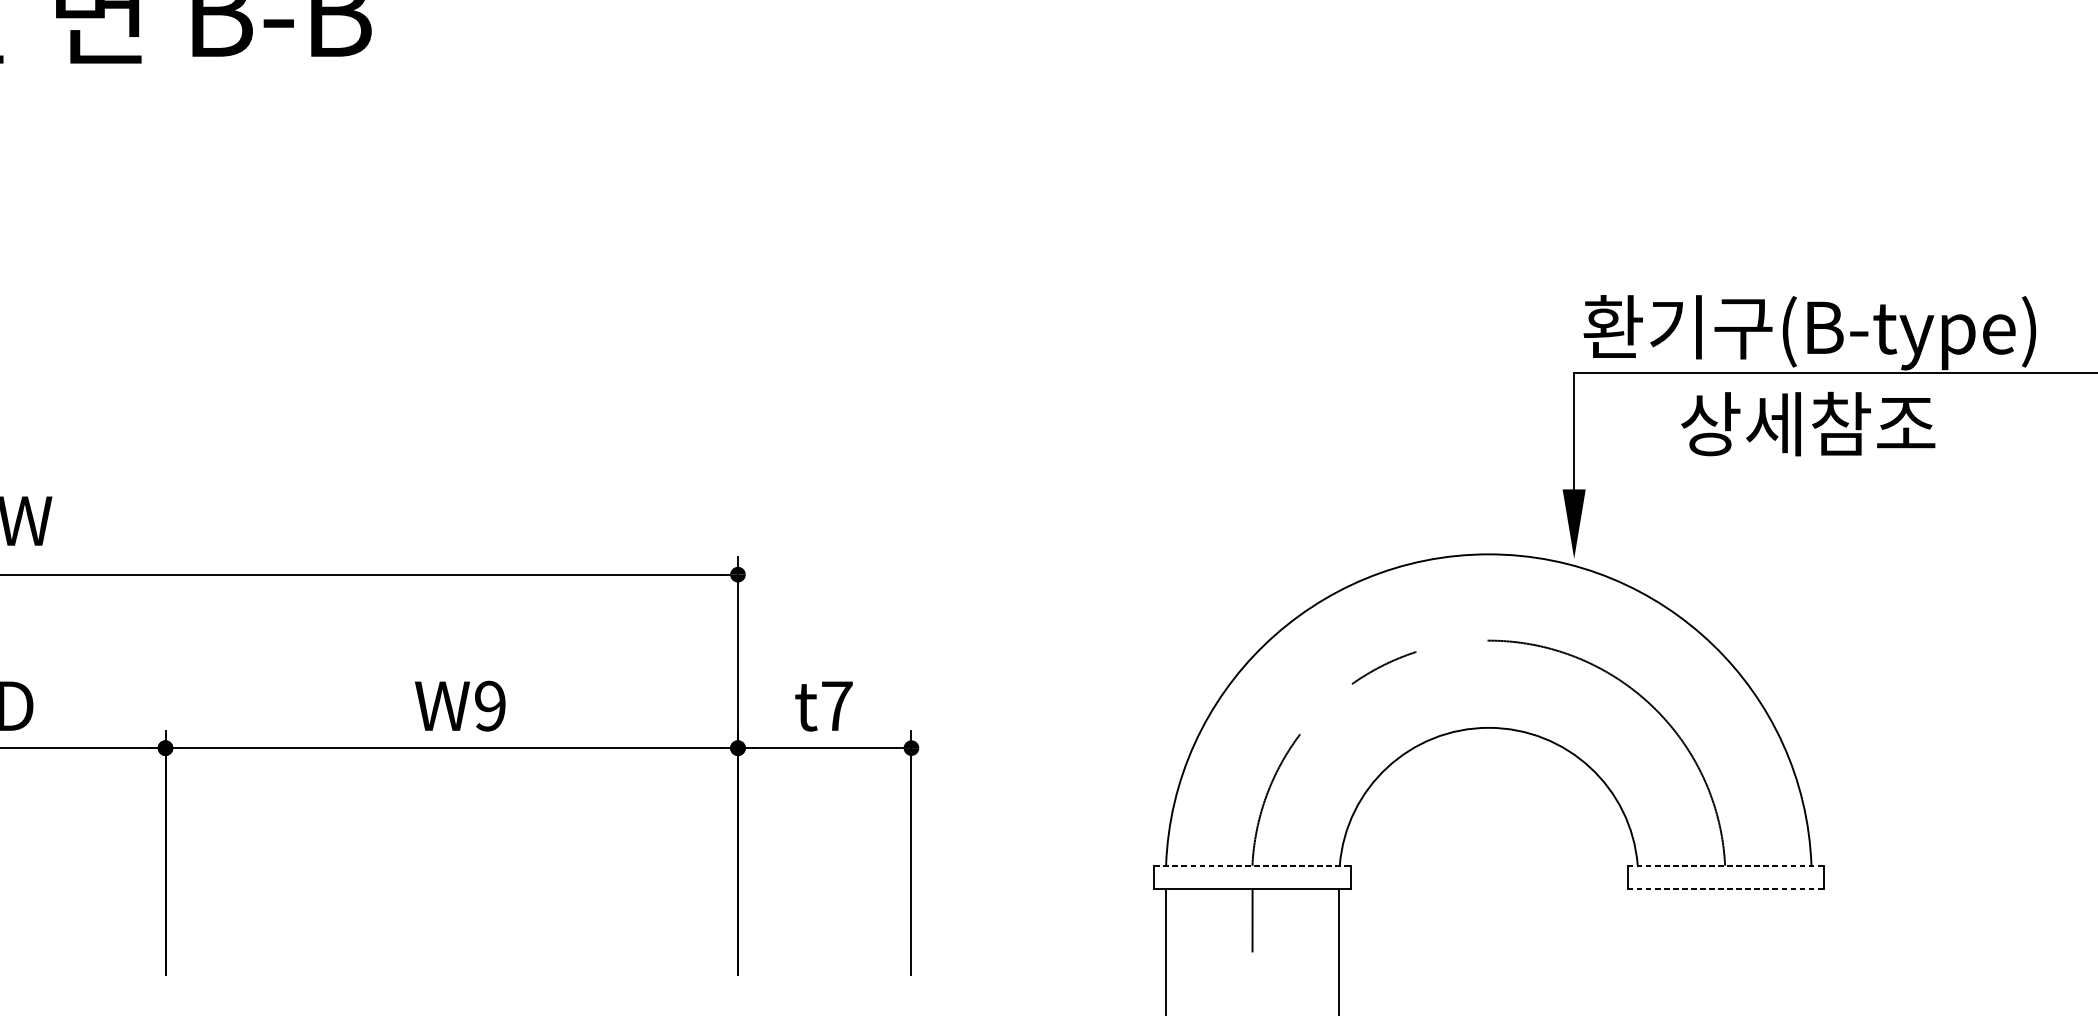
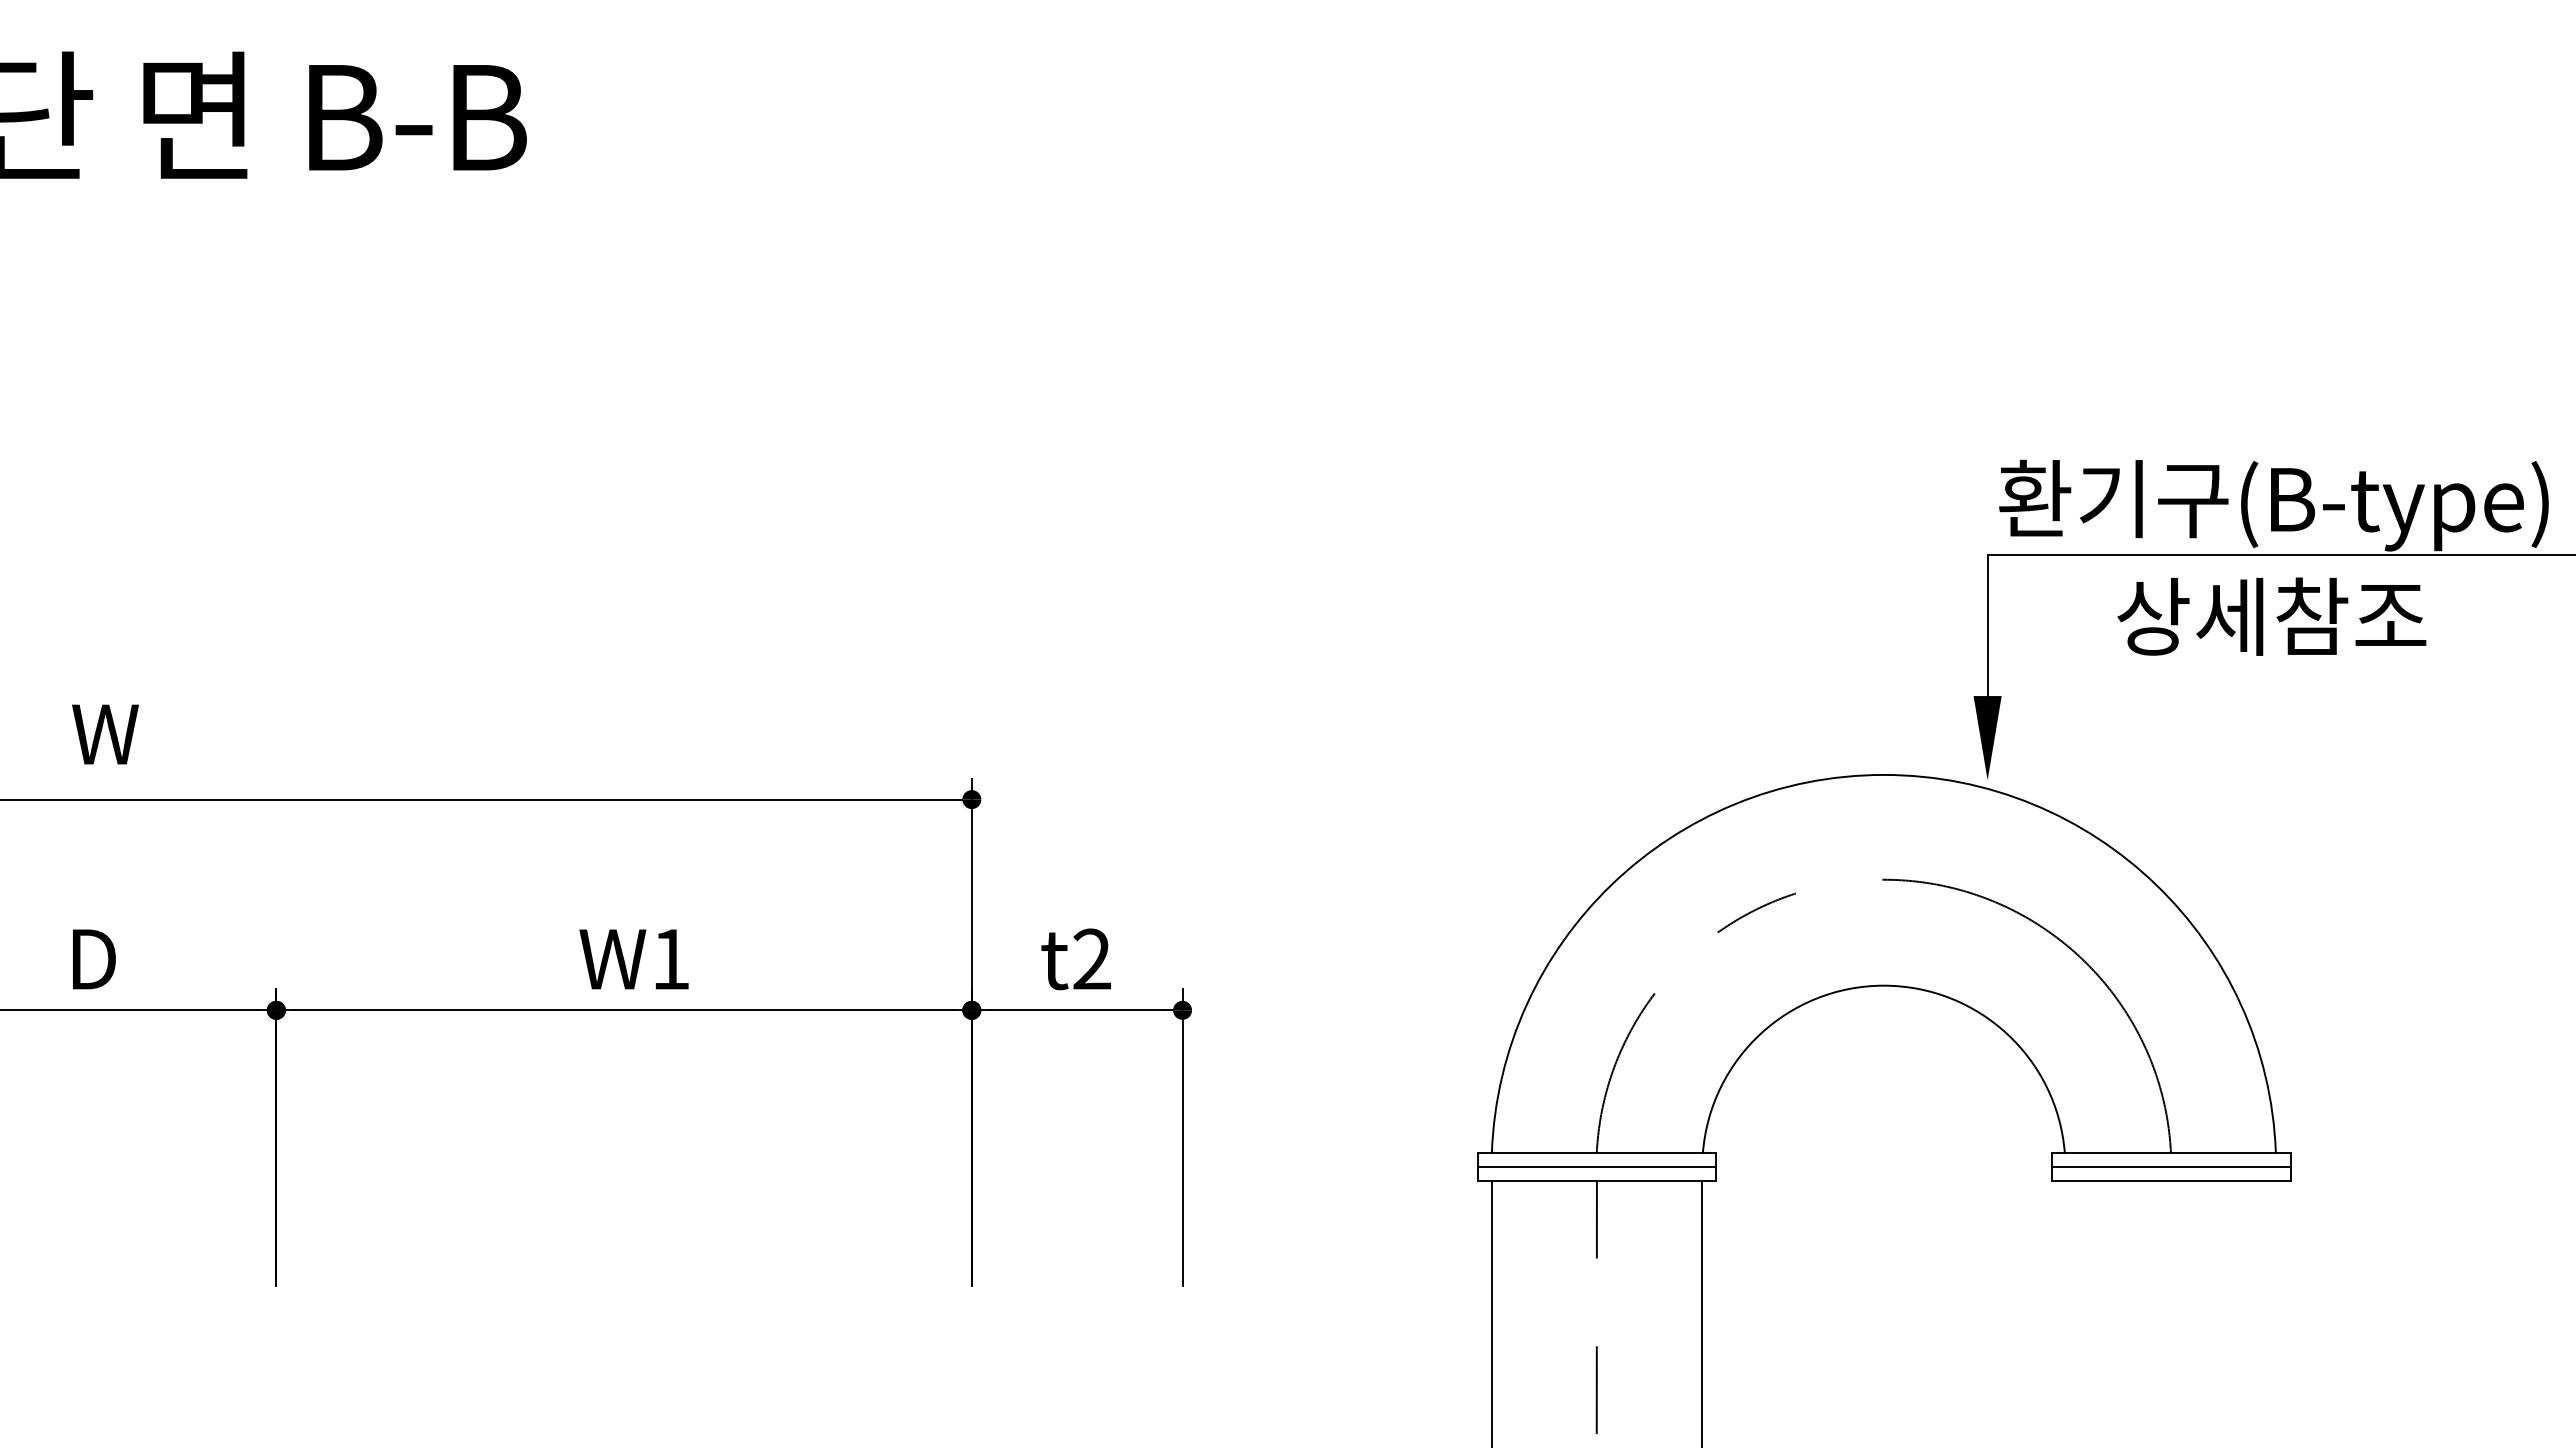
text: (837, 705) -> (1092, 958), t7 -> t2
text: (489, 706) -> (670, 959), W9 -> W1
line: (1253, 865) -> (1597, 1153), dashed -> solid
line: (1726, 865) -> (2172, 1153), dashed -> solid
line: (1252, 877) -> (1596, 1167), added
line: (1725, 877) -> (2171, 1167), added
line: (1726, 889) -> (2172, 1181), dashed -> solid

